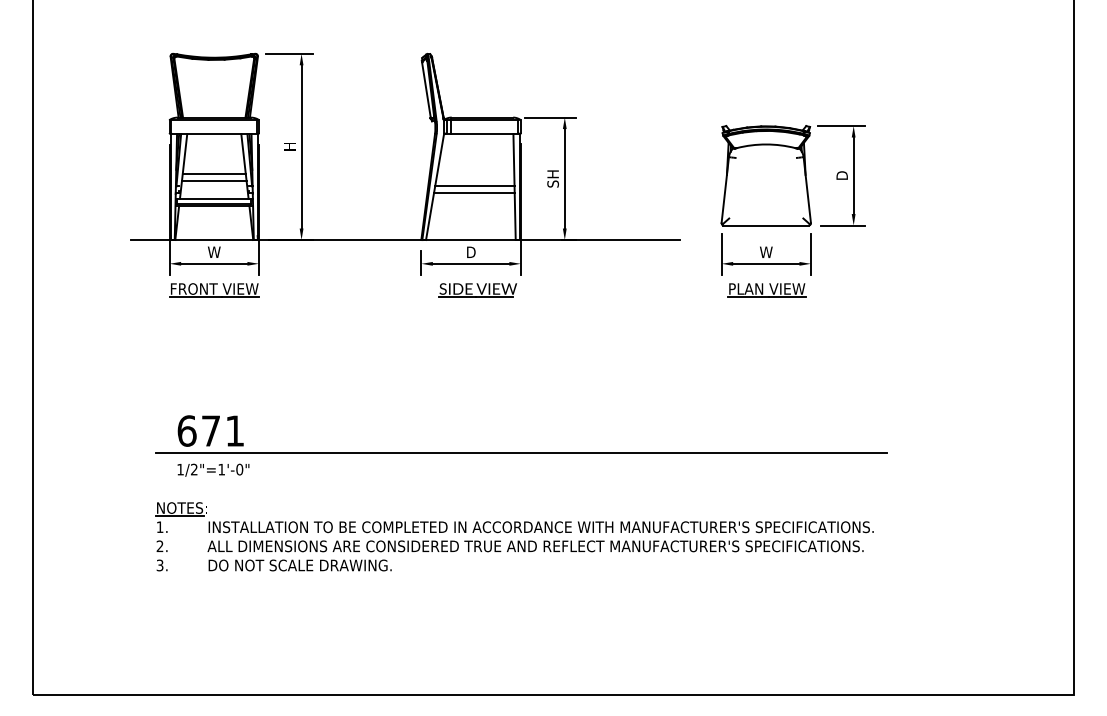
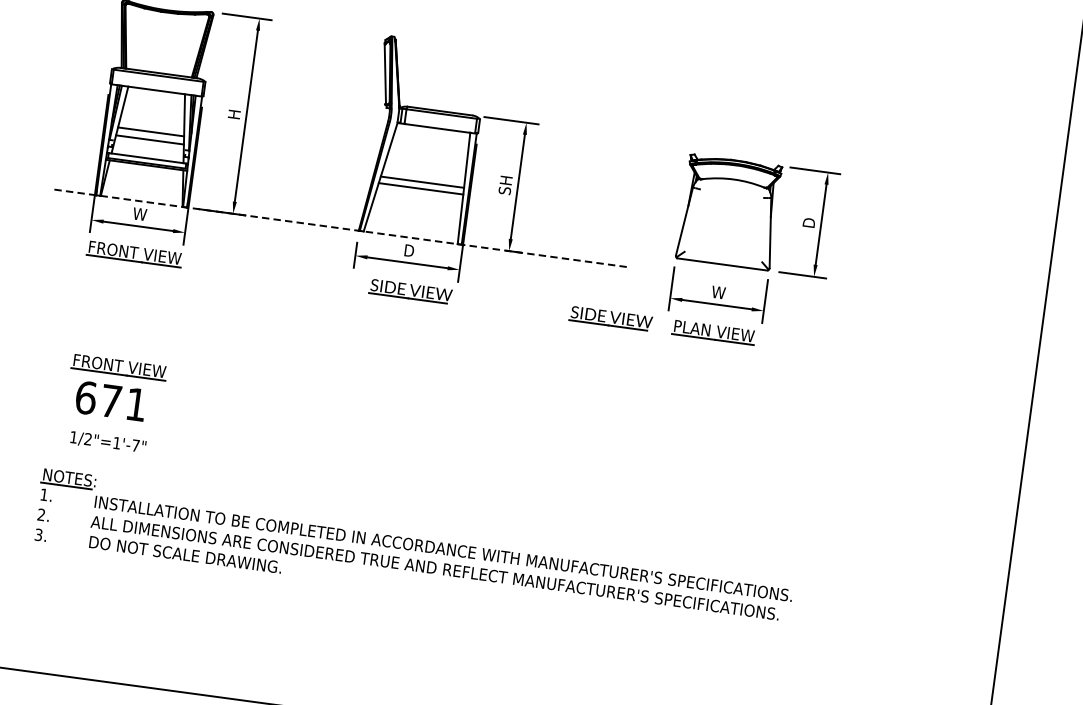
line: (405, 240) -> (342, 229), solid -> dashed
part: (668, 290) -> (610, 318), added
part: (214, 398) -> (119, 367), added
line: (520, 453) -> (432, 468), removed
text: (239, 469) -> (135, 445), 1/2"=1'-0" -> 1/2"=1'-7"

